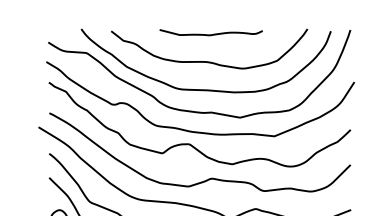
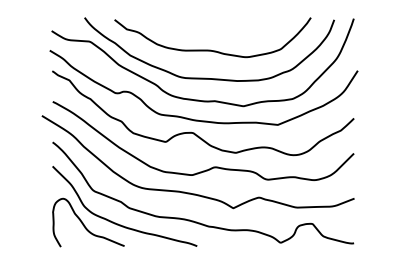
curve: (211, 33) -> (214, 22), removed

